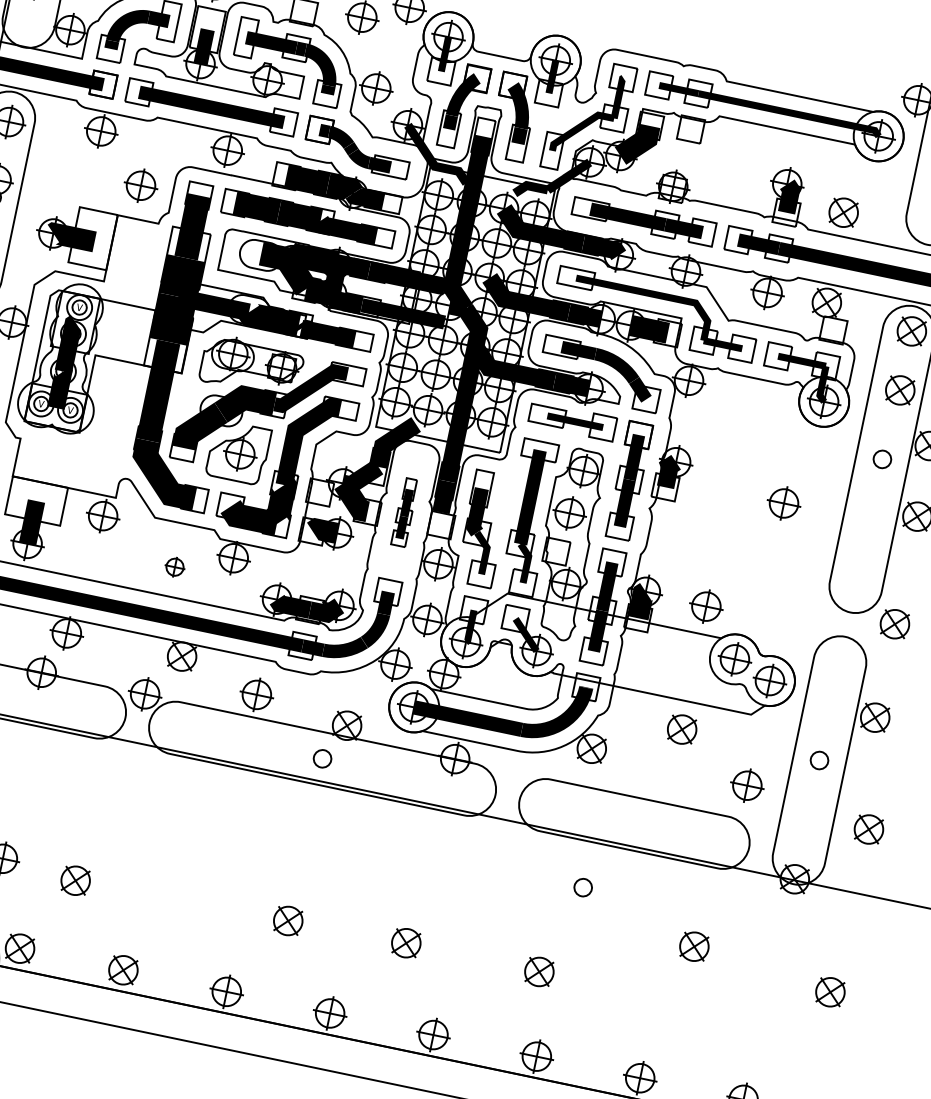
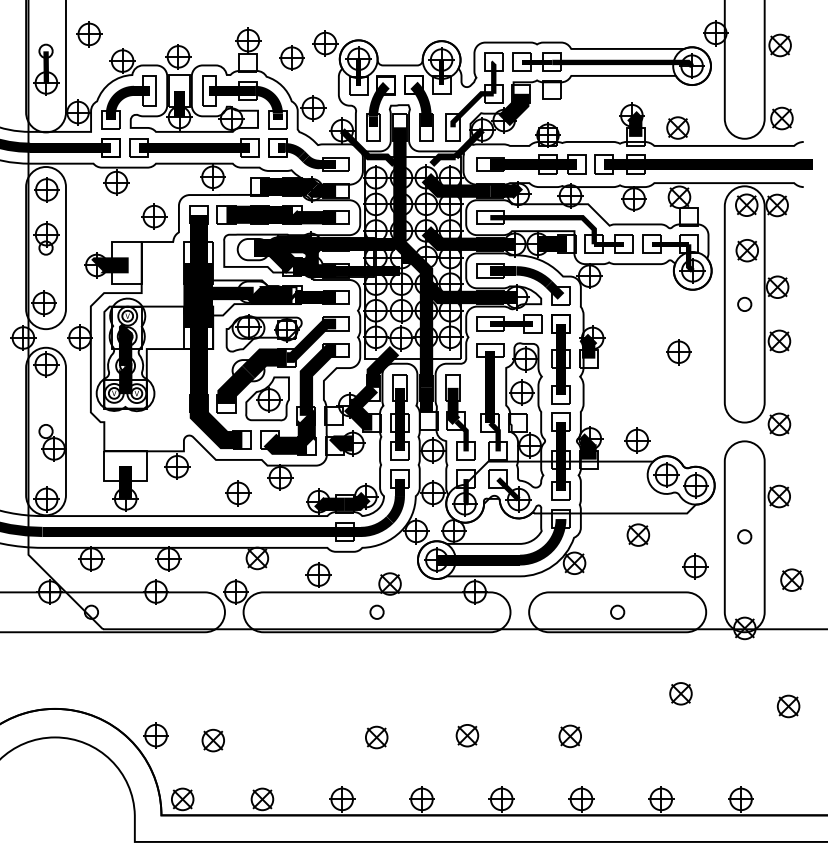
part: (404, 512) -> (399, 417), size x1.67
part: (175, 567) -> (238, 493), size x1.67
circle: (583, 886) -> (617, 611), moved

